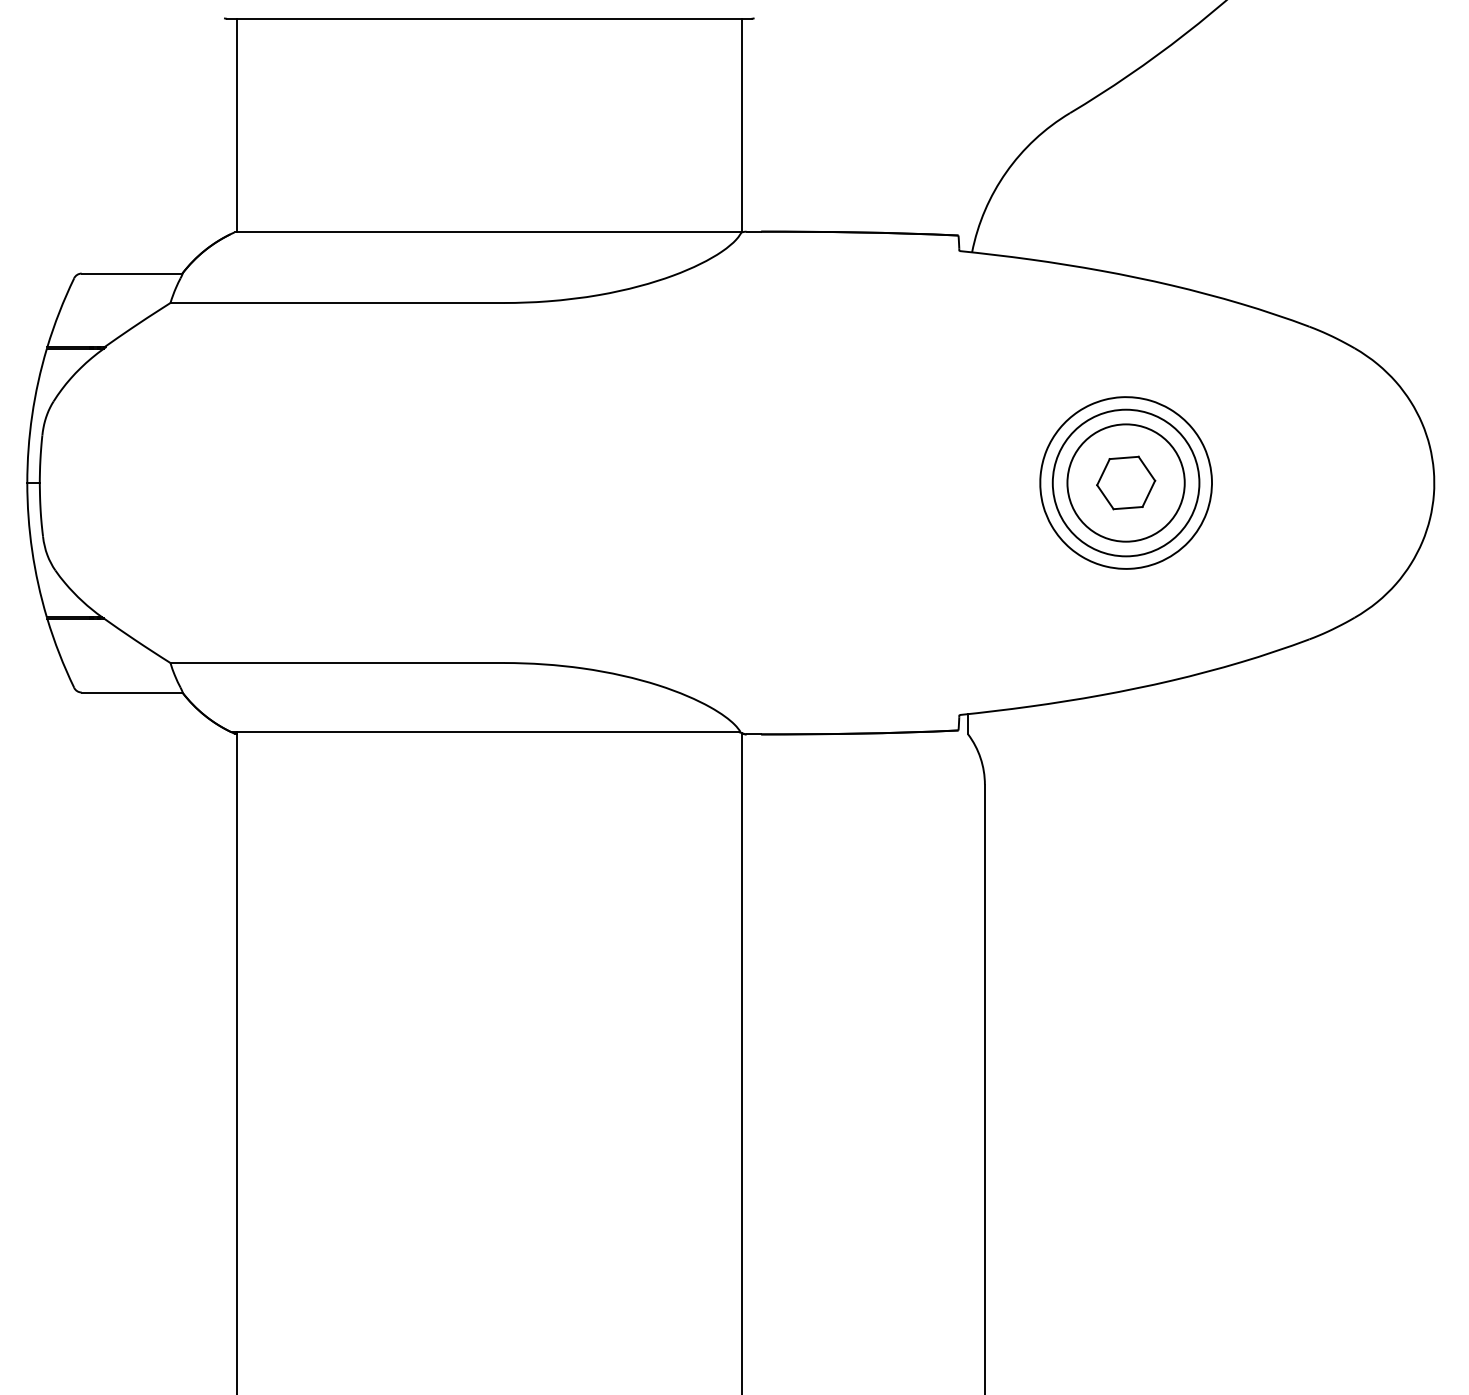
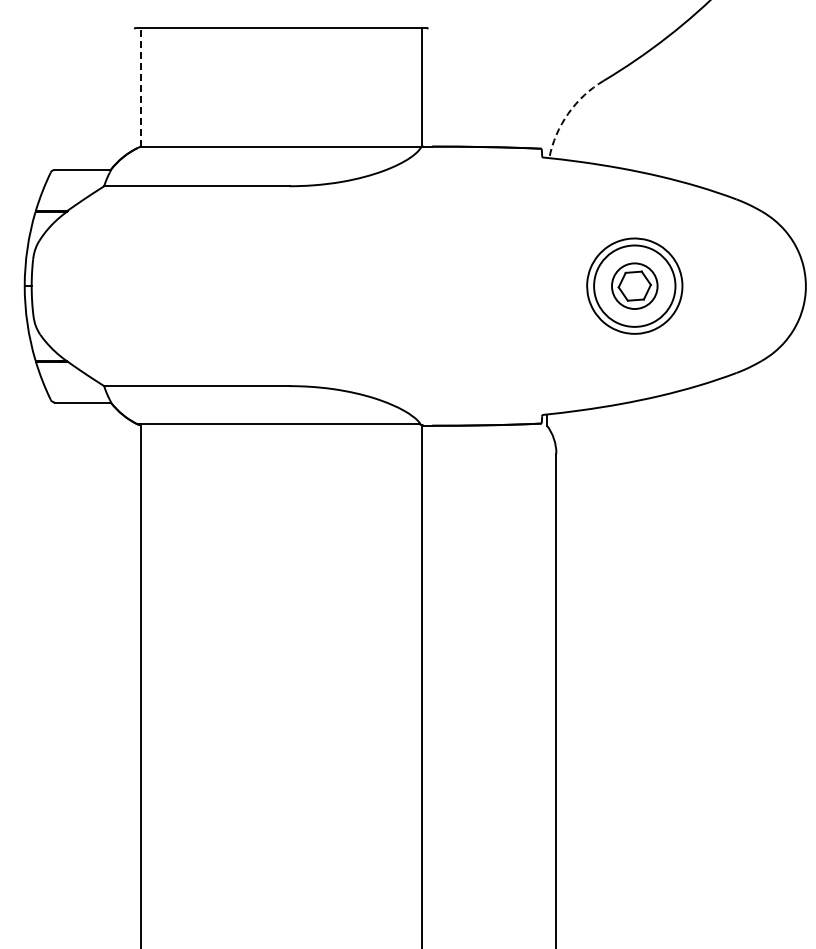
line: (237, 125) -> (141, 87), solid -> dashed
arc: (1006, 171) -> (568, 113), solid -> dashed
circle: (1125, 481) -> (634, 285), size x0.7

